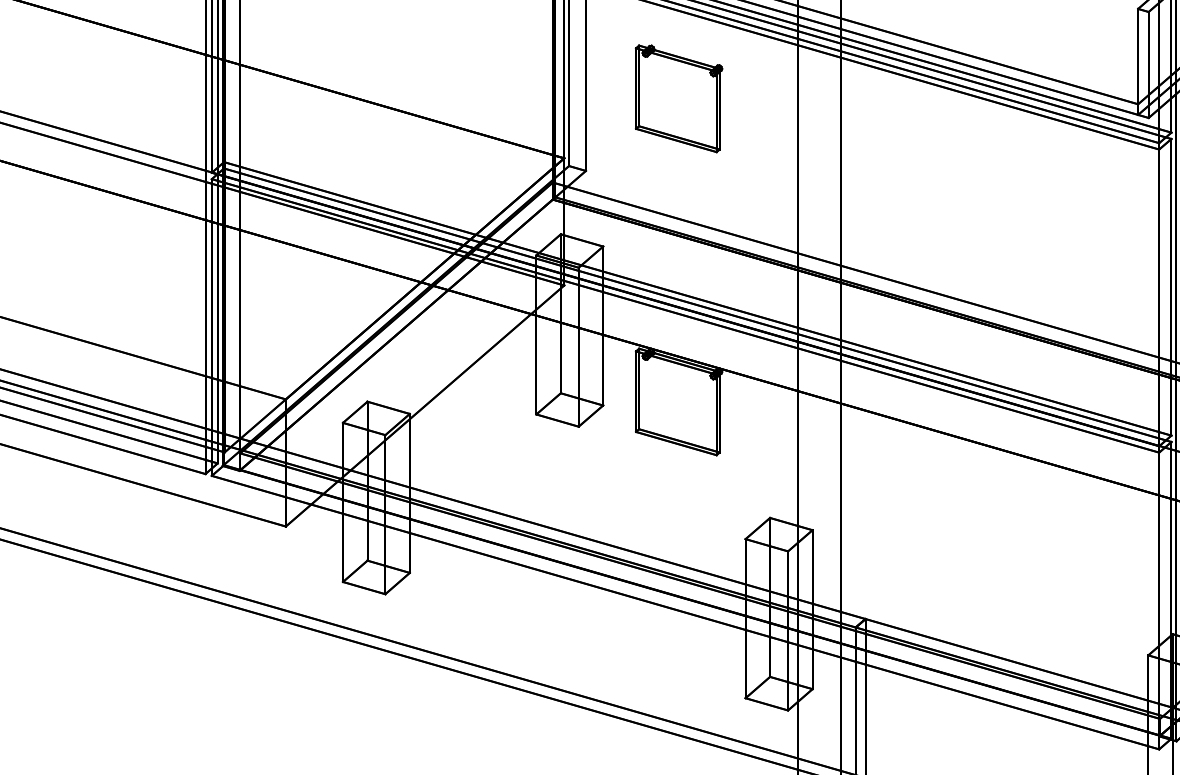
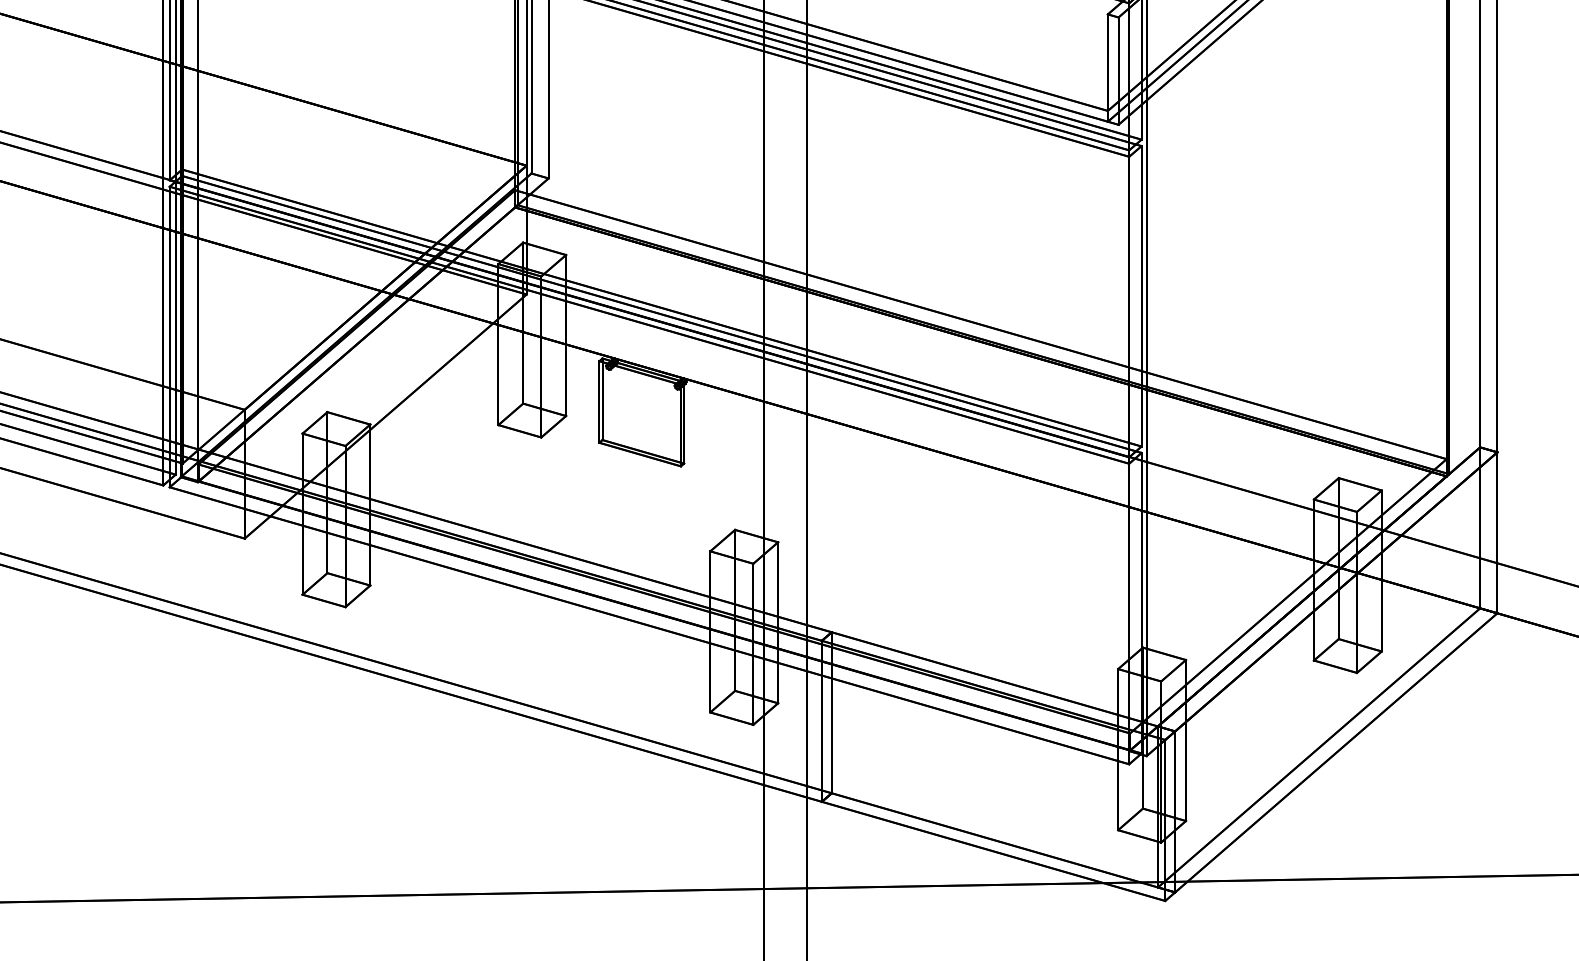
part: (678, 98) -> (642, 105), removed

